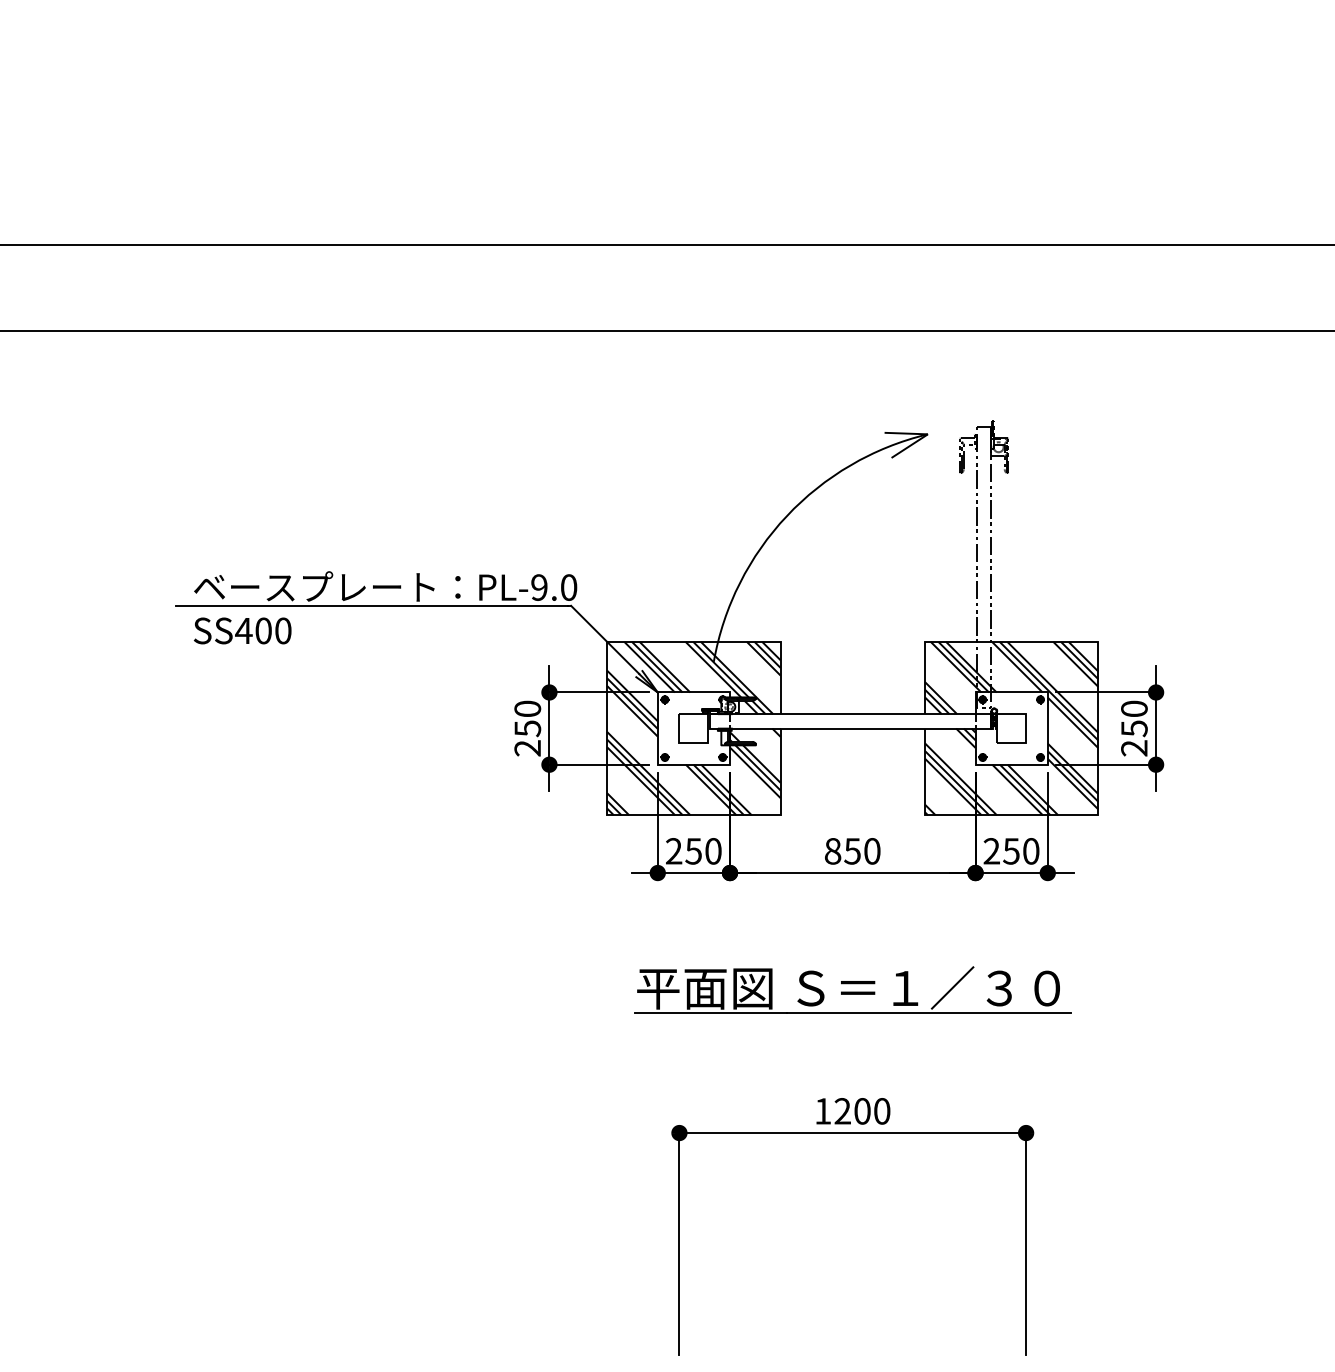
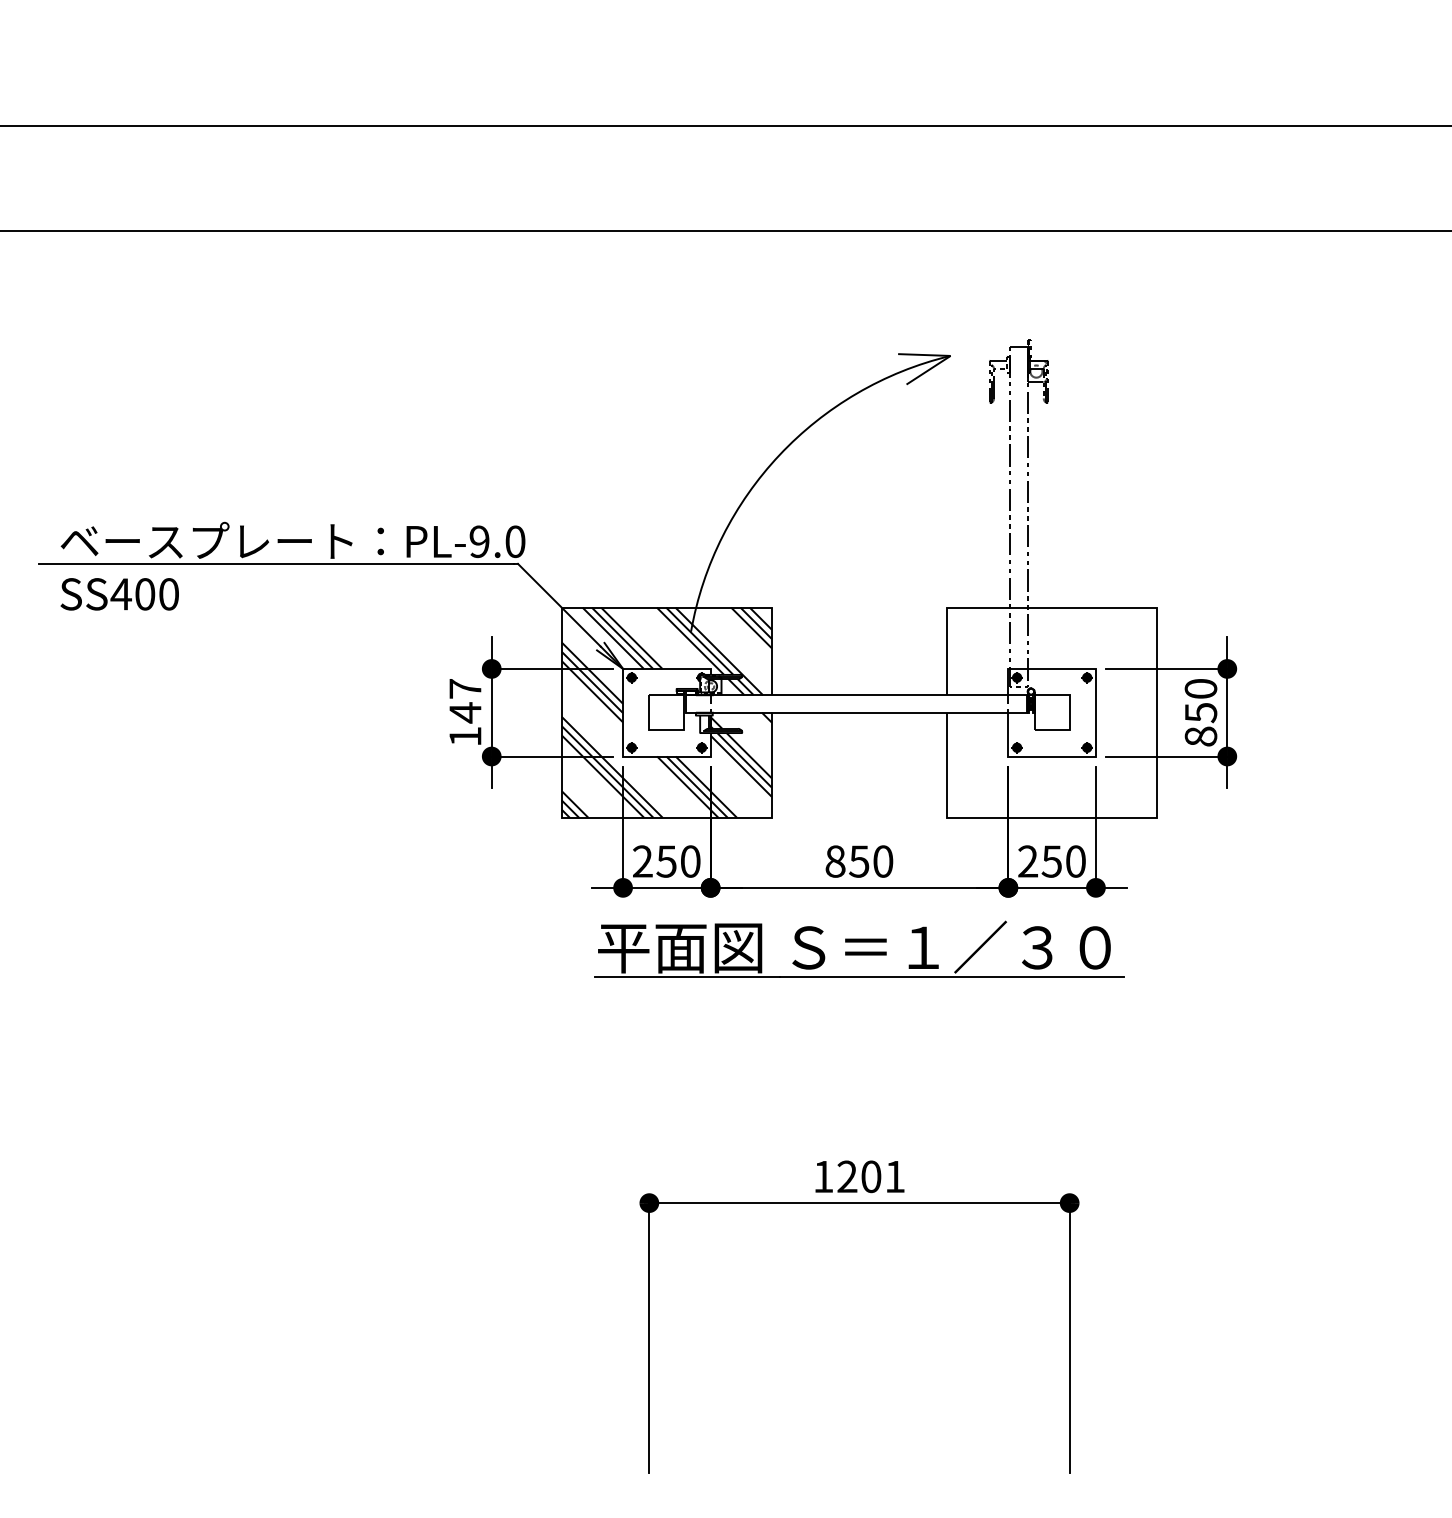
text: (527, 728) -> (465, 712), 250 -> 147
hatch: (1011, 728) -> (1051, 712), removed
text: (1134, 748) -> (1201, 736), 250 -> 850
part: (852, 989) -> (859, 949), moved
text: (882, 1111) -> (895, 1176), 1200 -> 1201

